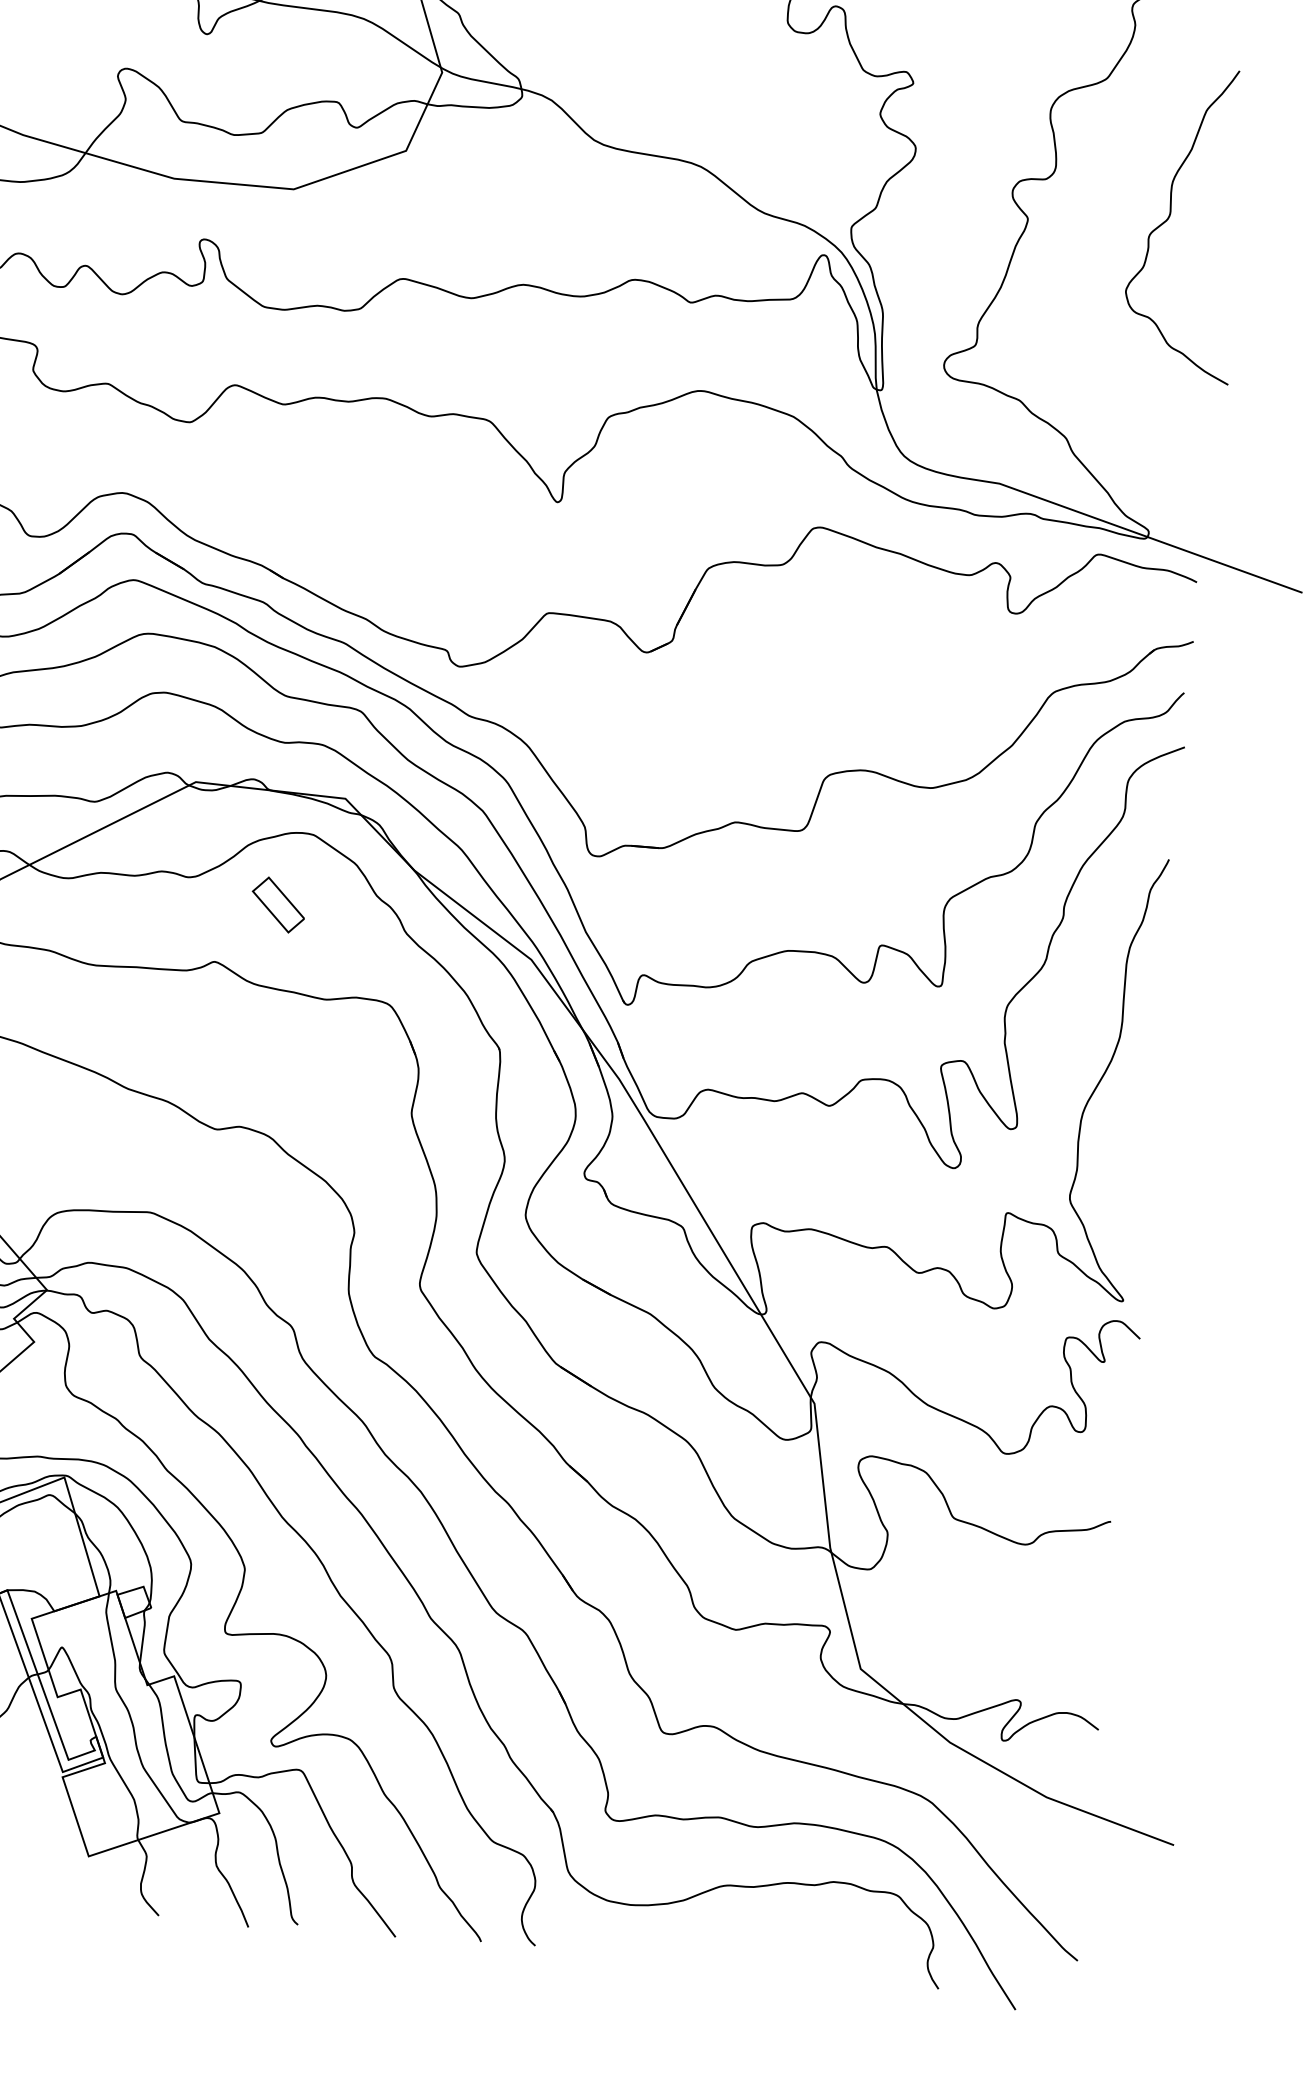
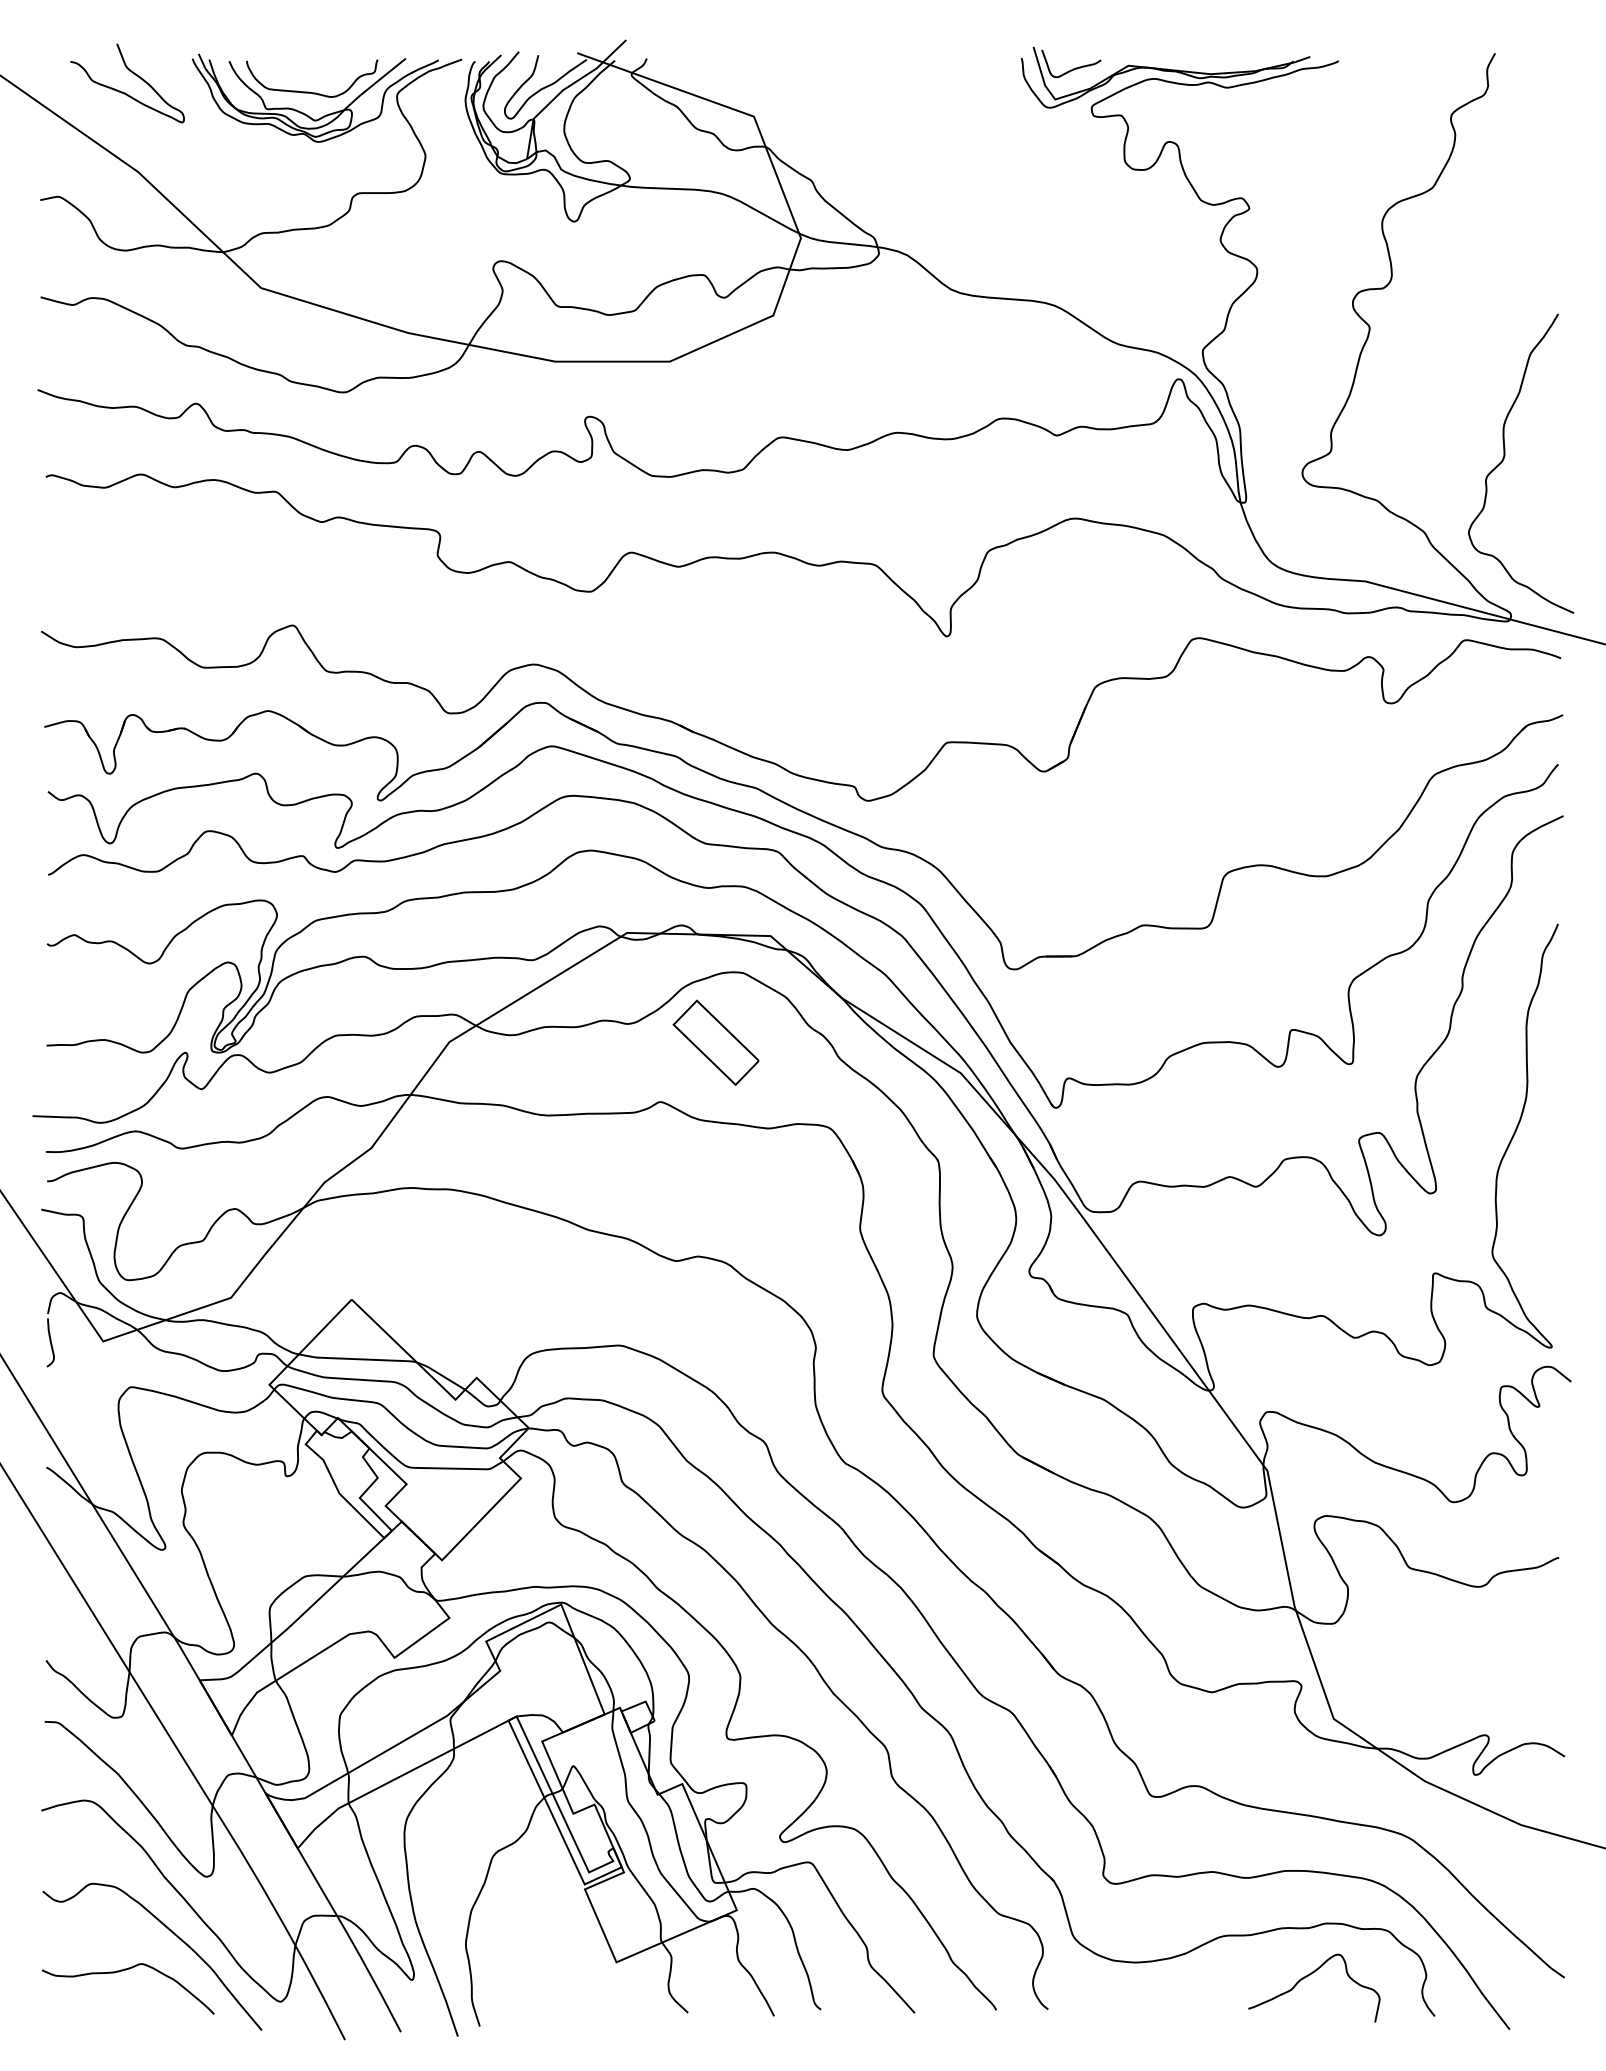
curve: (1171, 214) -> (1505, 456), moved
part: (277, 904) -> (715, 1042), size x1.67
curve: (810, 1935) -> (1308, 1976), added

